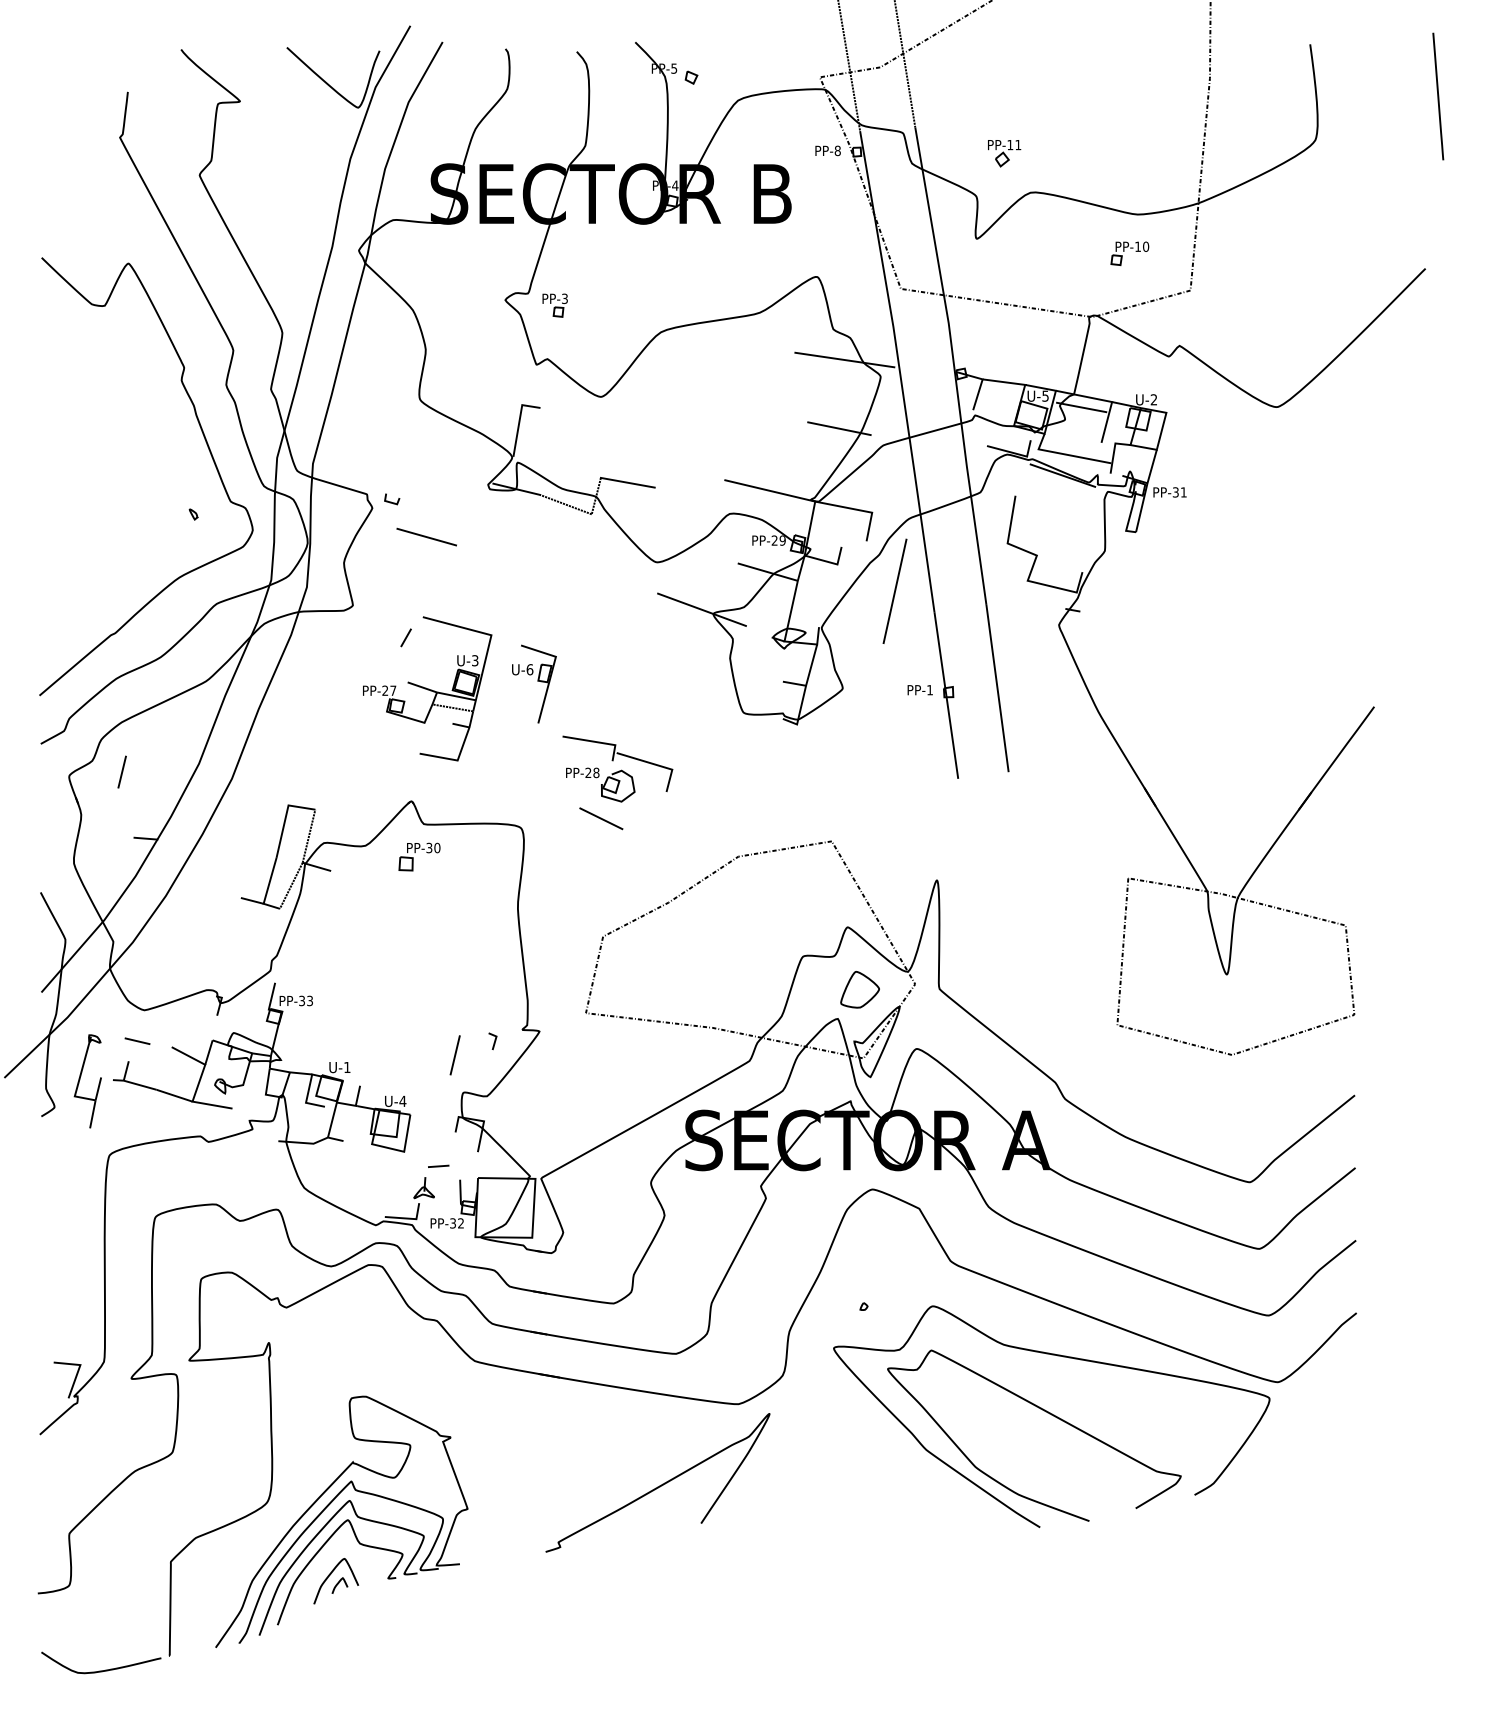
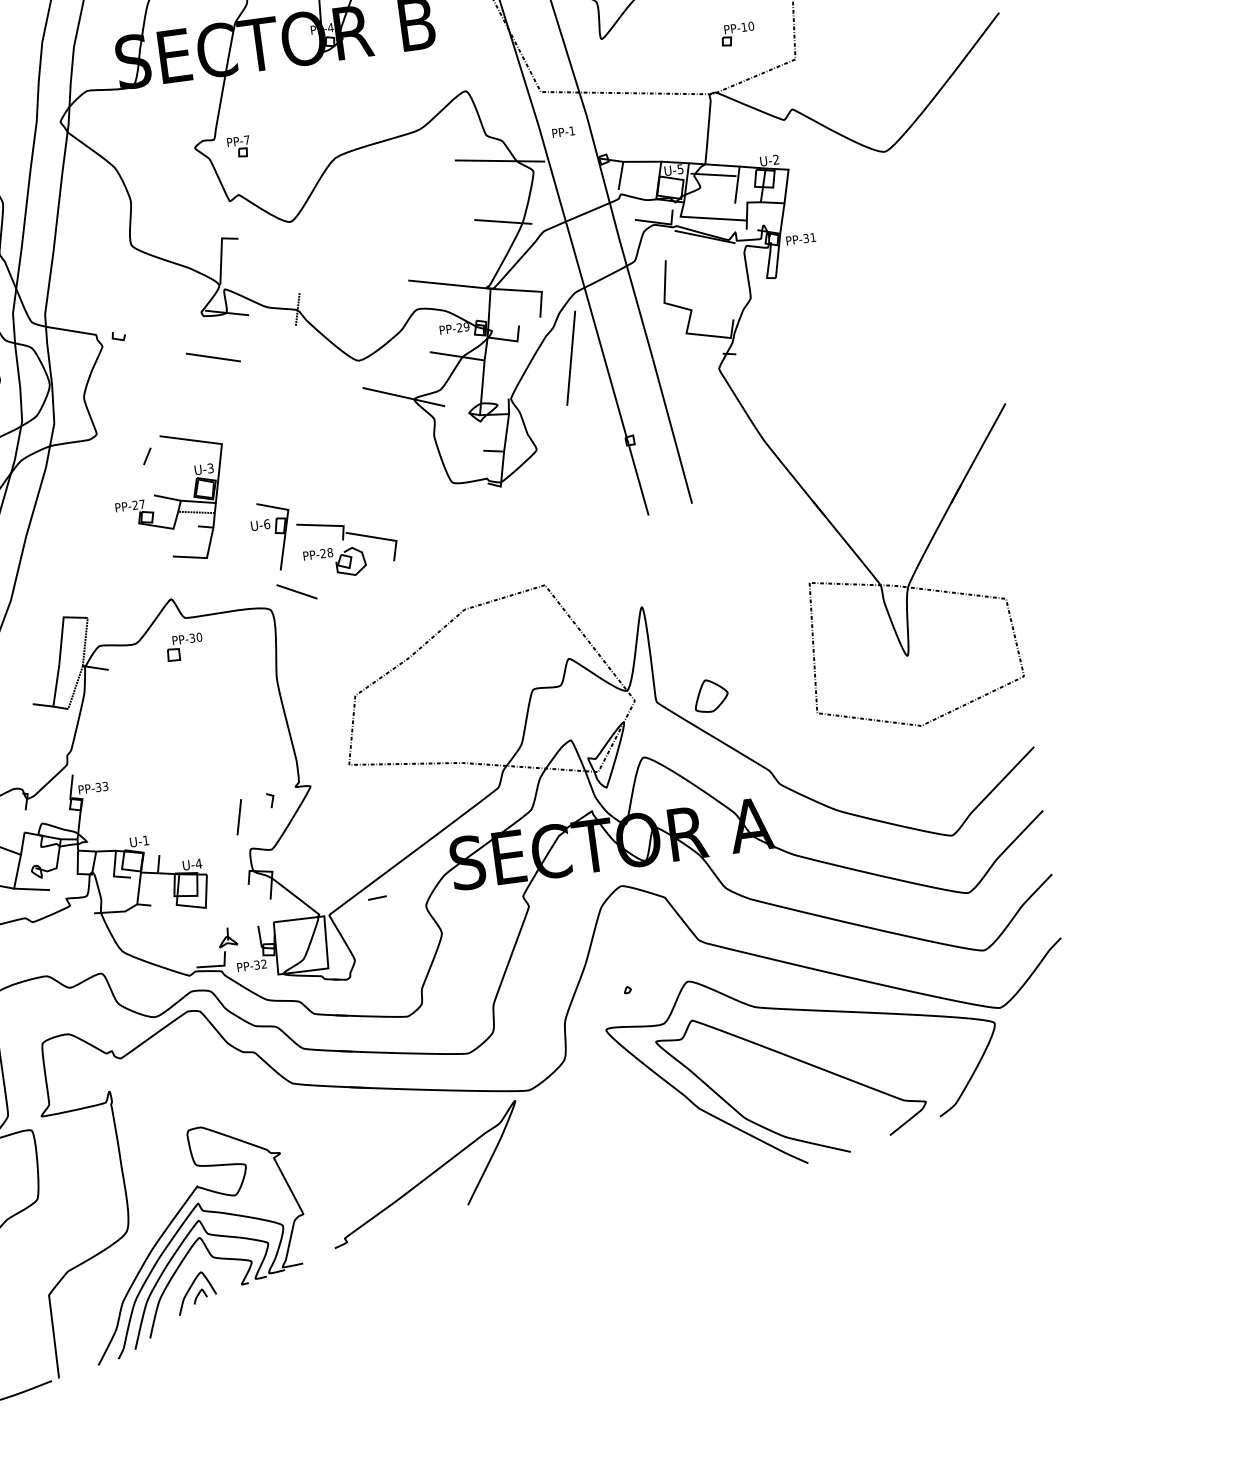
text: (564, 298) -> (246, 139), PP-3 -> PP-7
line: (627, 482) -> (323, 294), removed
line: (565, 504) -> (271, 320), removed
line: (426, 536) -> (213, 357), moved
part: (534, 683) -> (272, 535), moved
text: (919, 690) -> (562, 132), moved
line: (601, 818) -> (297, 591), moved
part: (859, 989) -> (710, 695), moved
line: (438, 1165) -> (377, 897), moved
curve: (659, 1485) -> (426, 1176), moved

